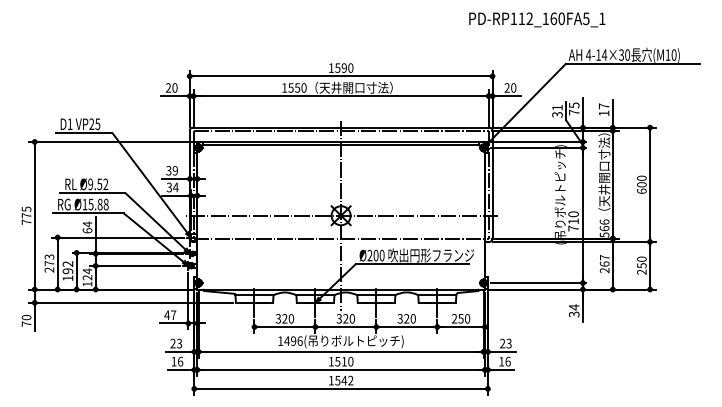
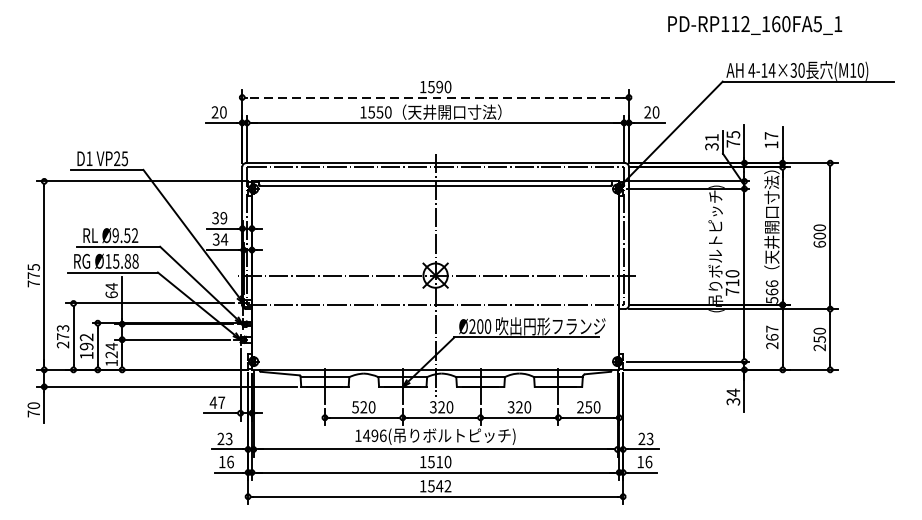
text: (537, 19) -> (755, 24), moved
line: (341, 76) -> (436, 97), solid -> dashed
text: (278, 318) -> (355, 406), 320 -> 520

